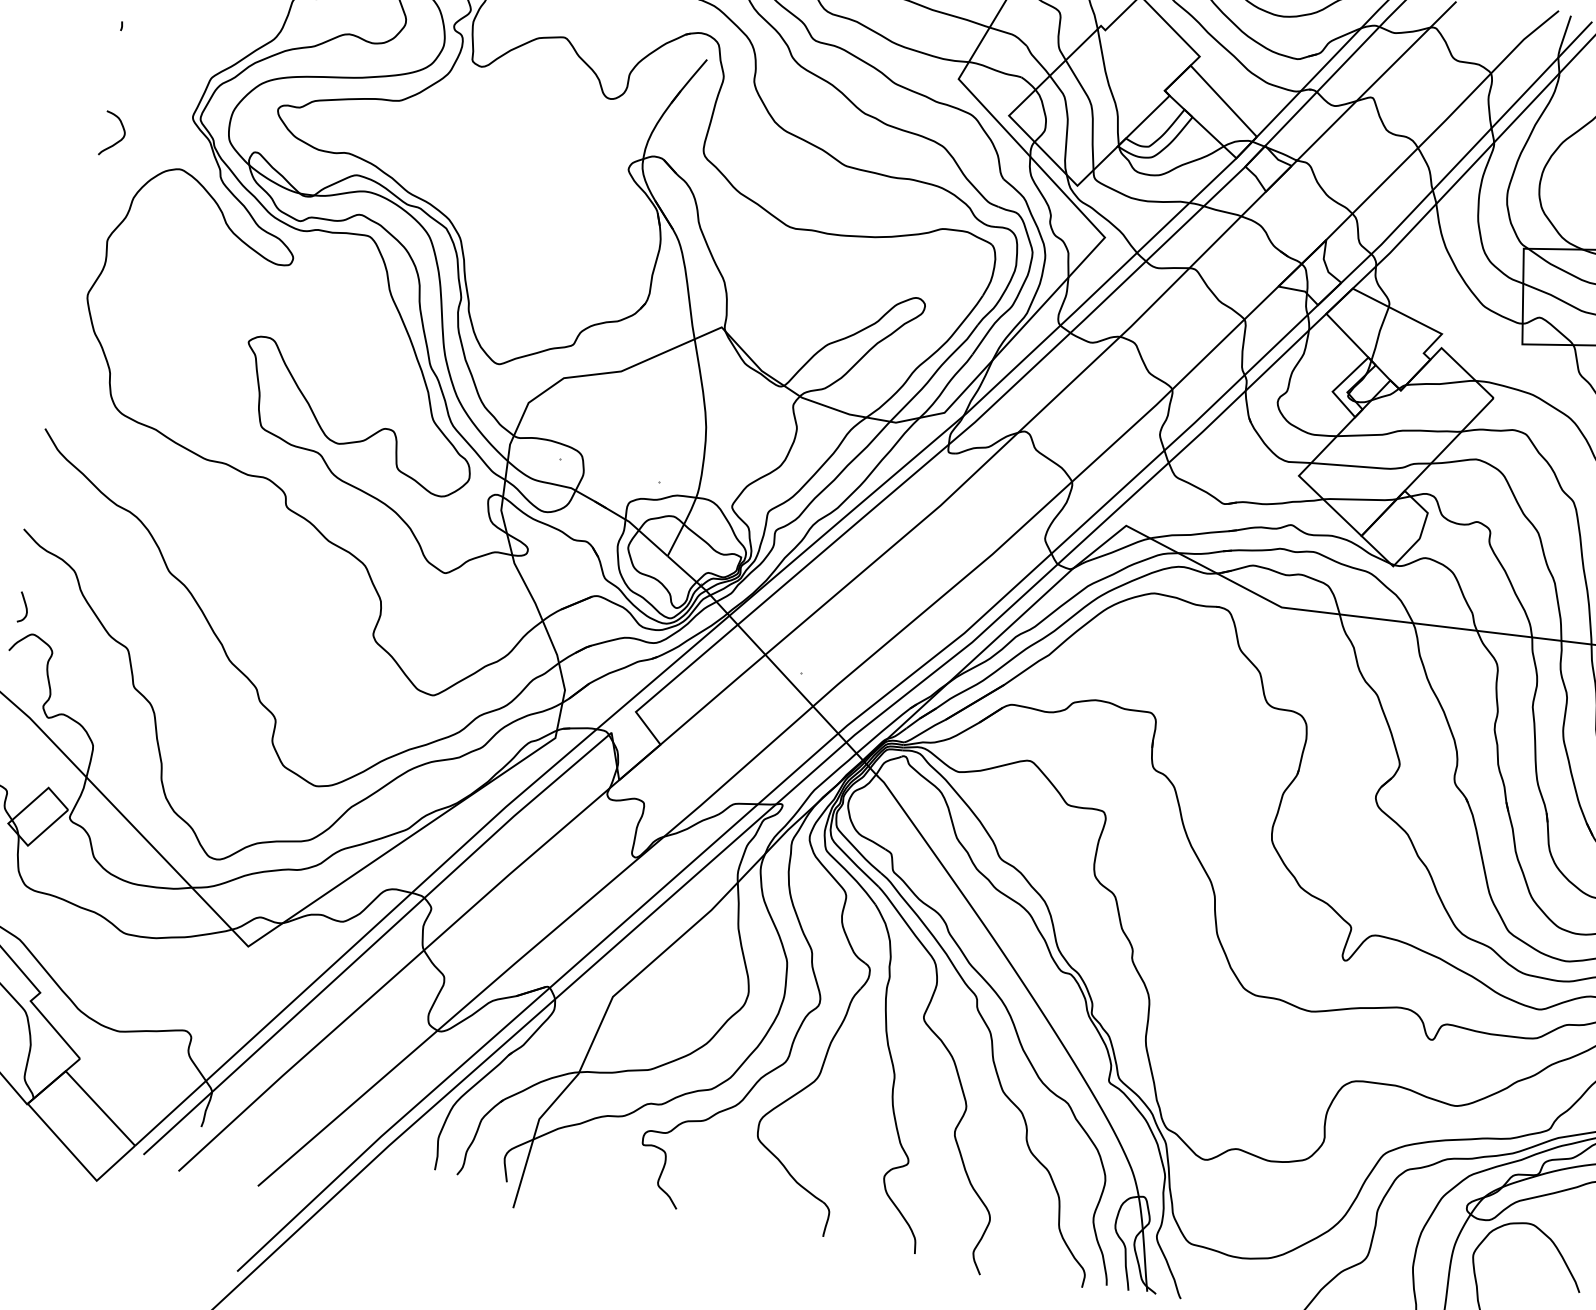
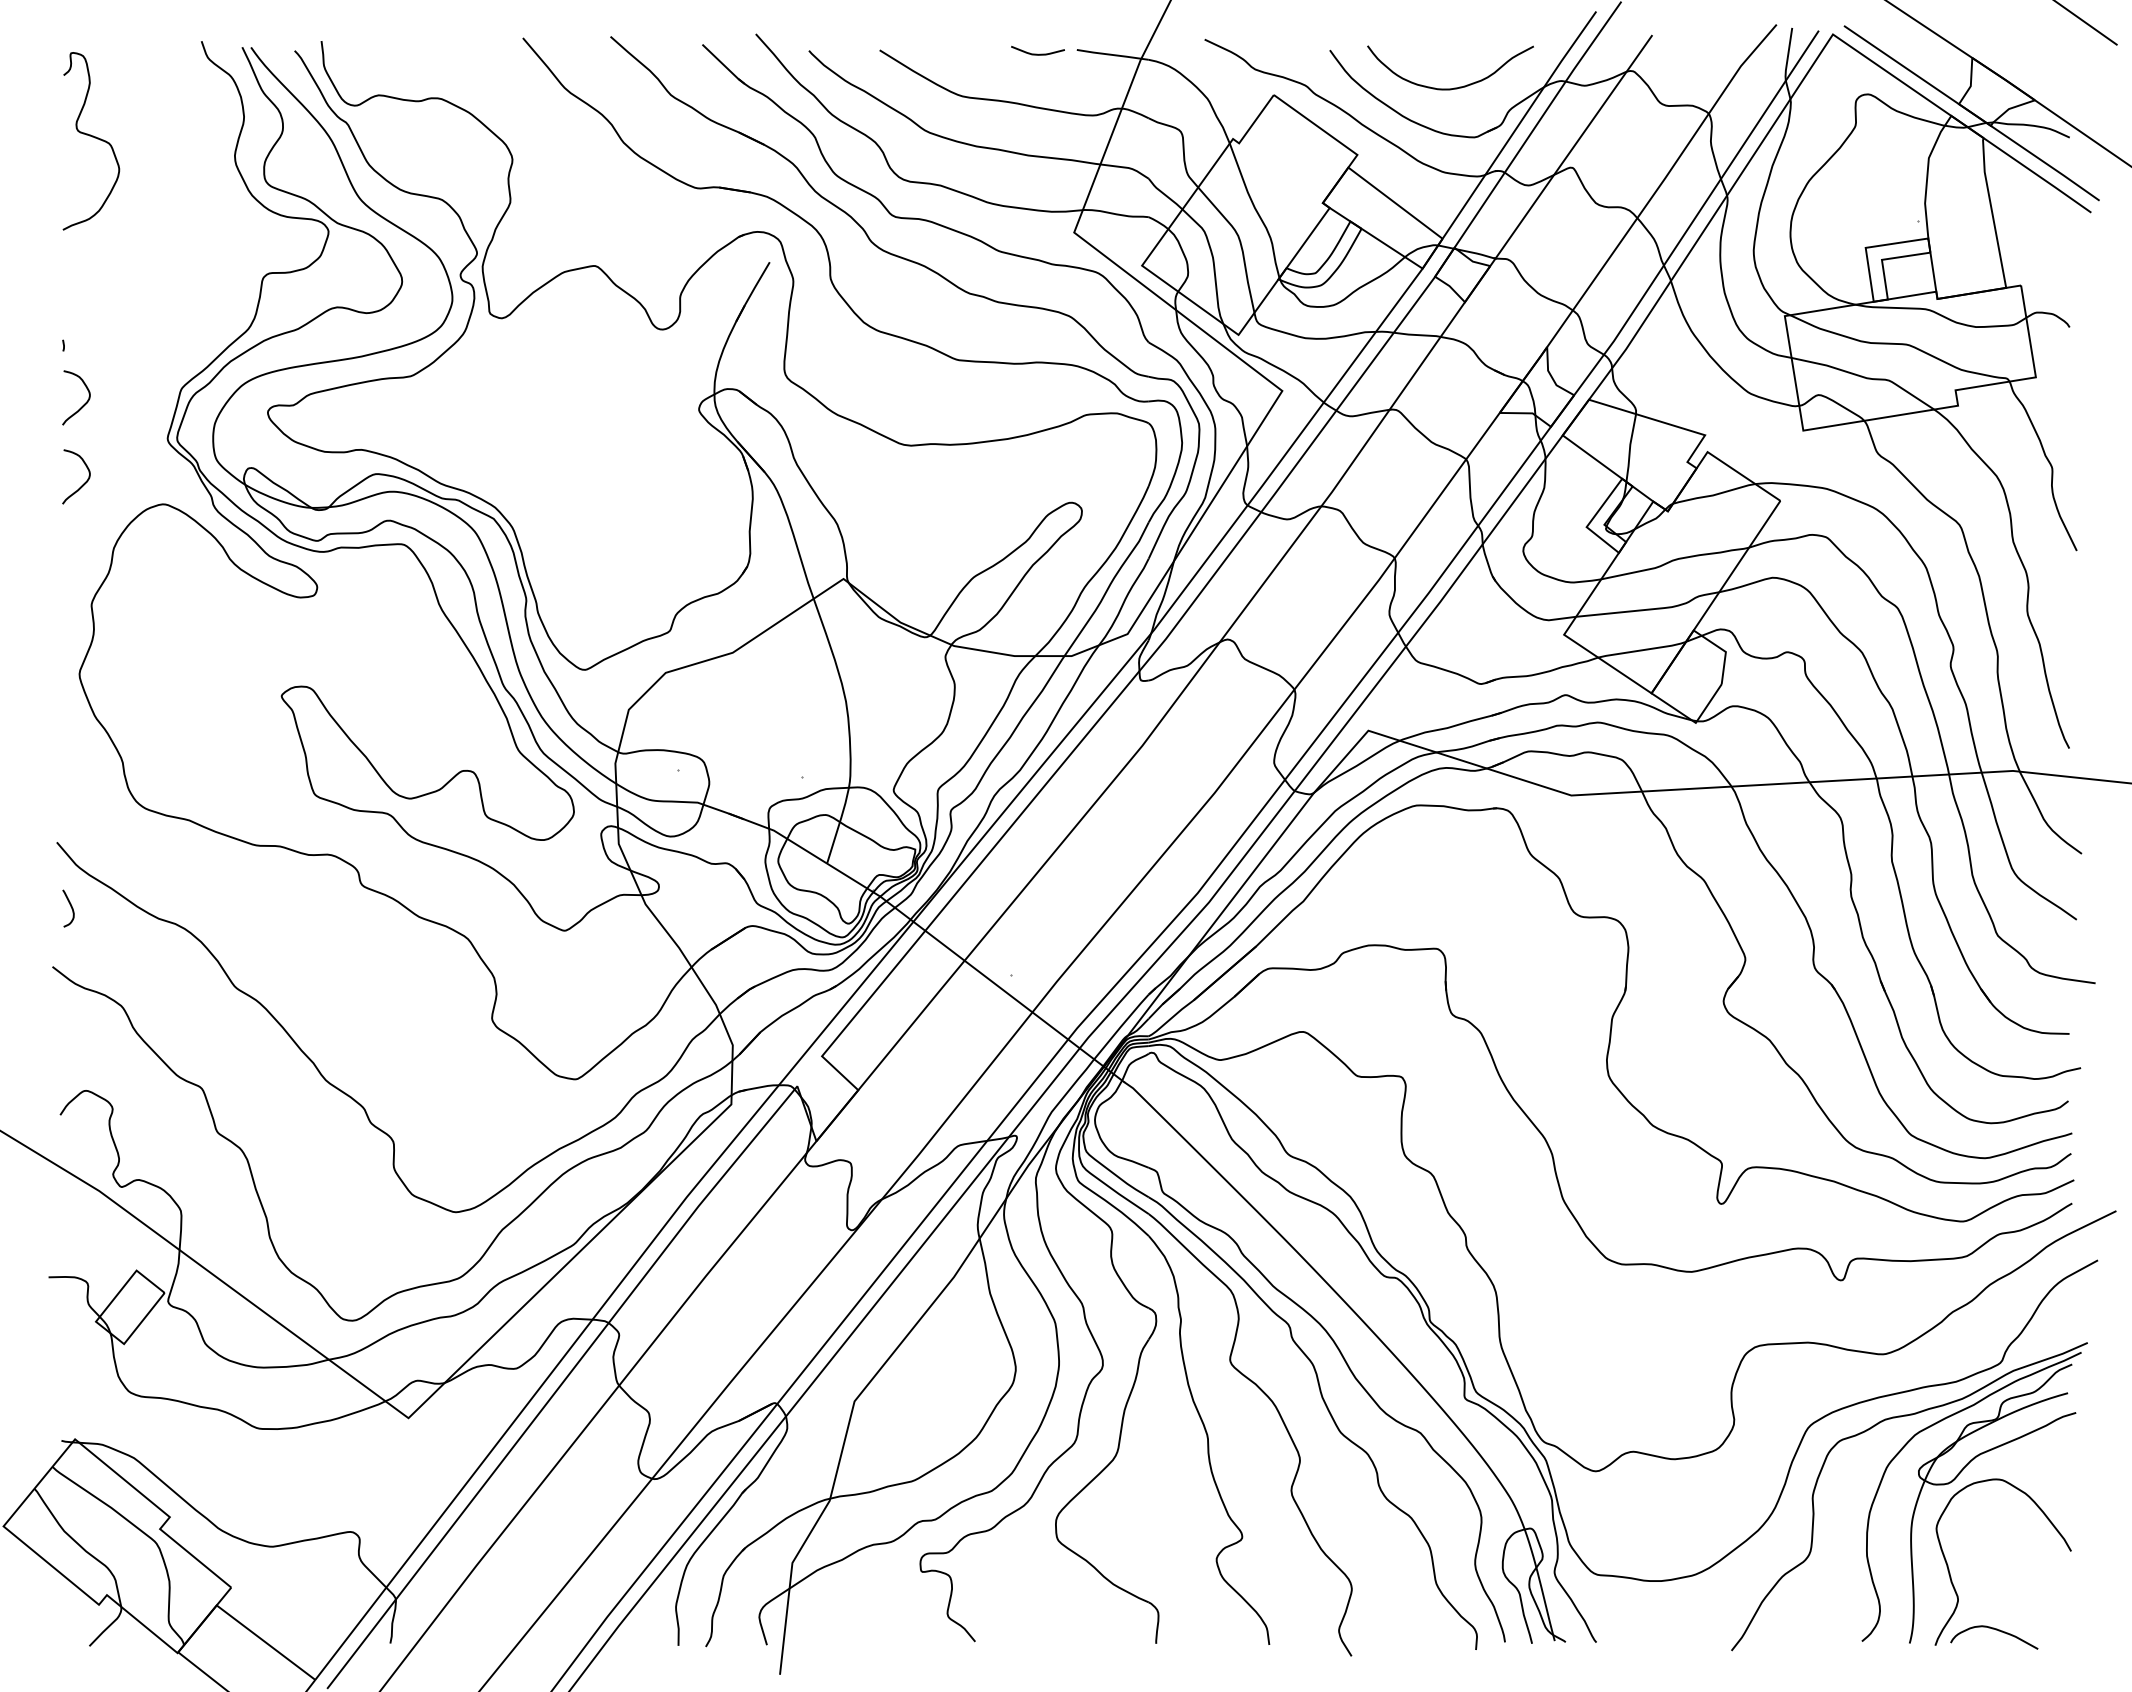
curve: (129, 76) -> (83, 404), added
curve: (25, 606) -> (70, 906), moved

